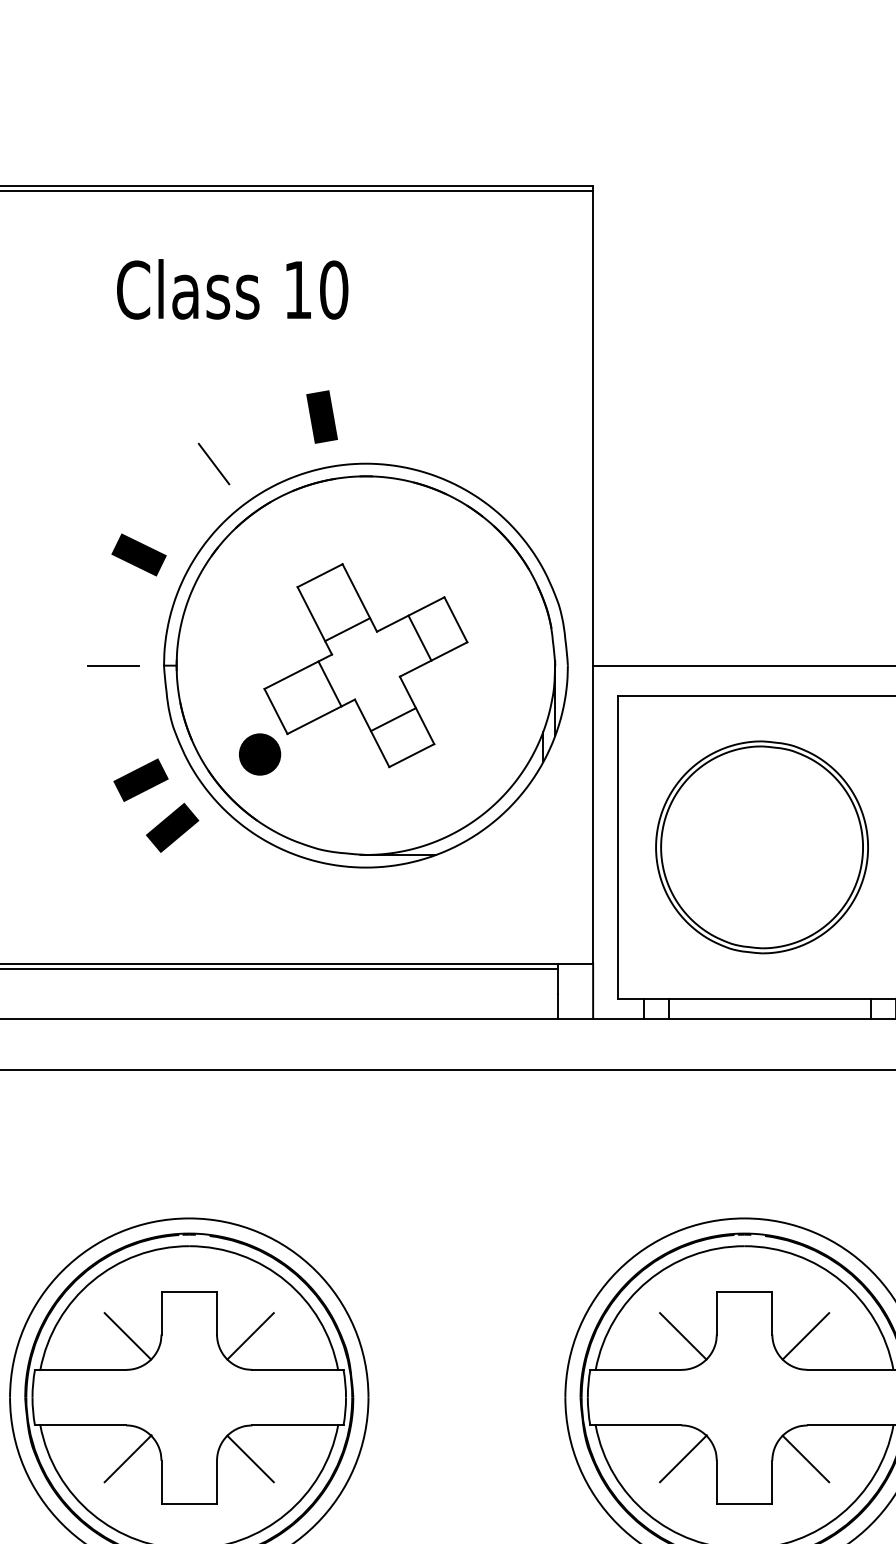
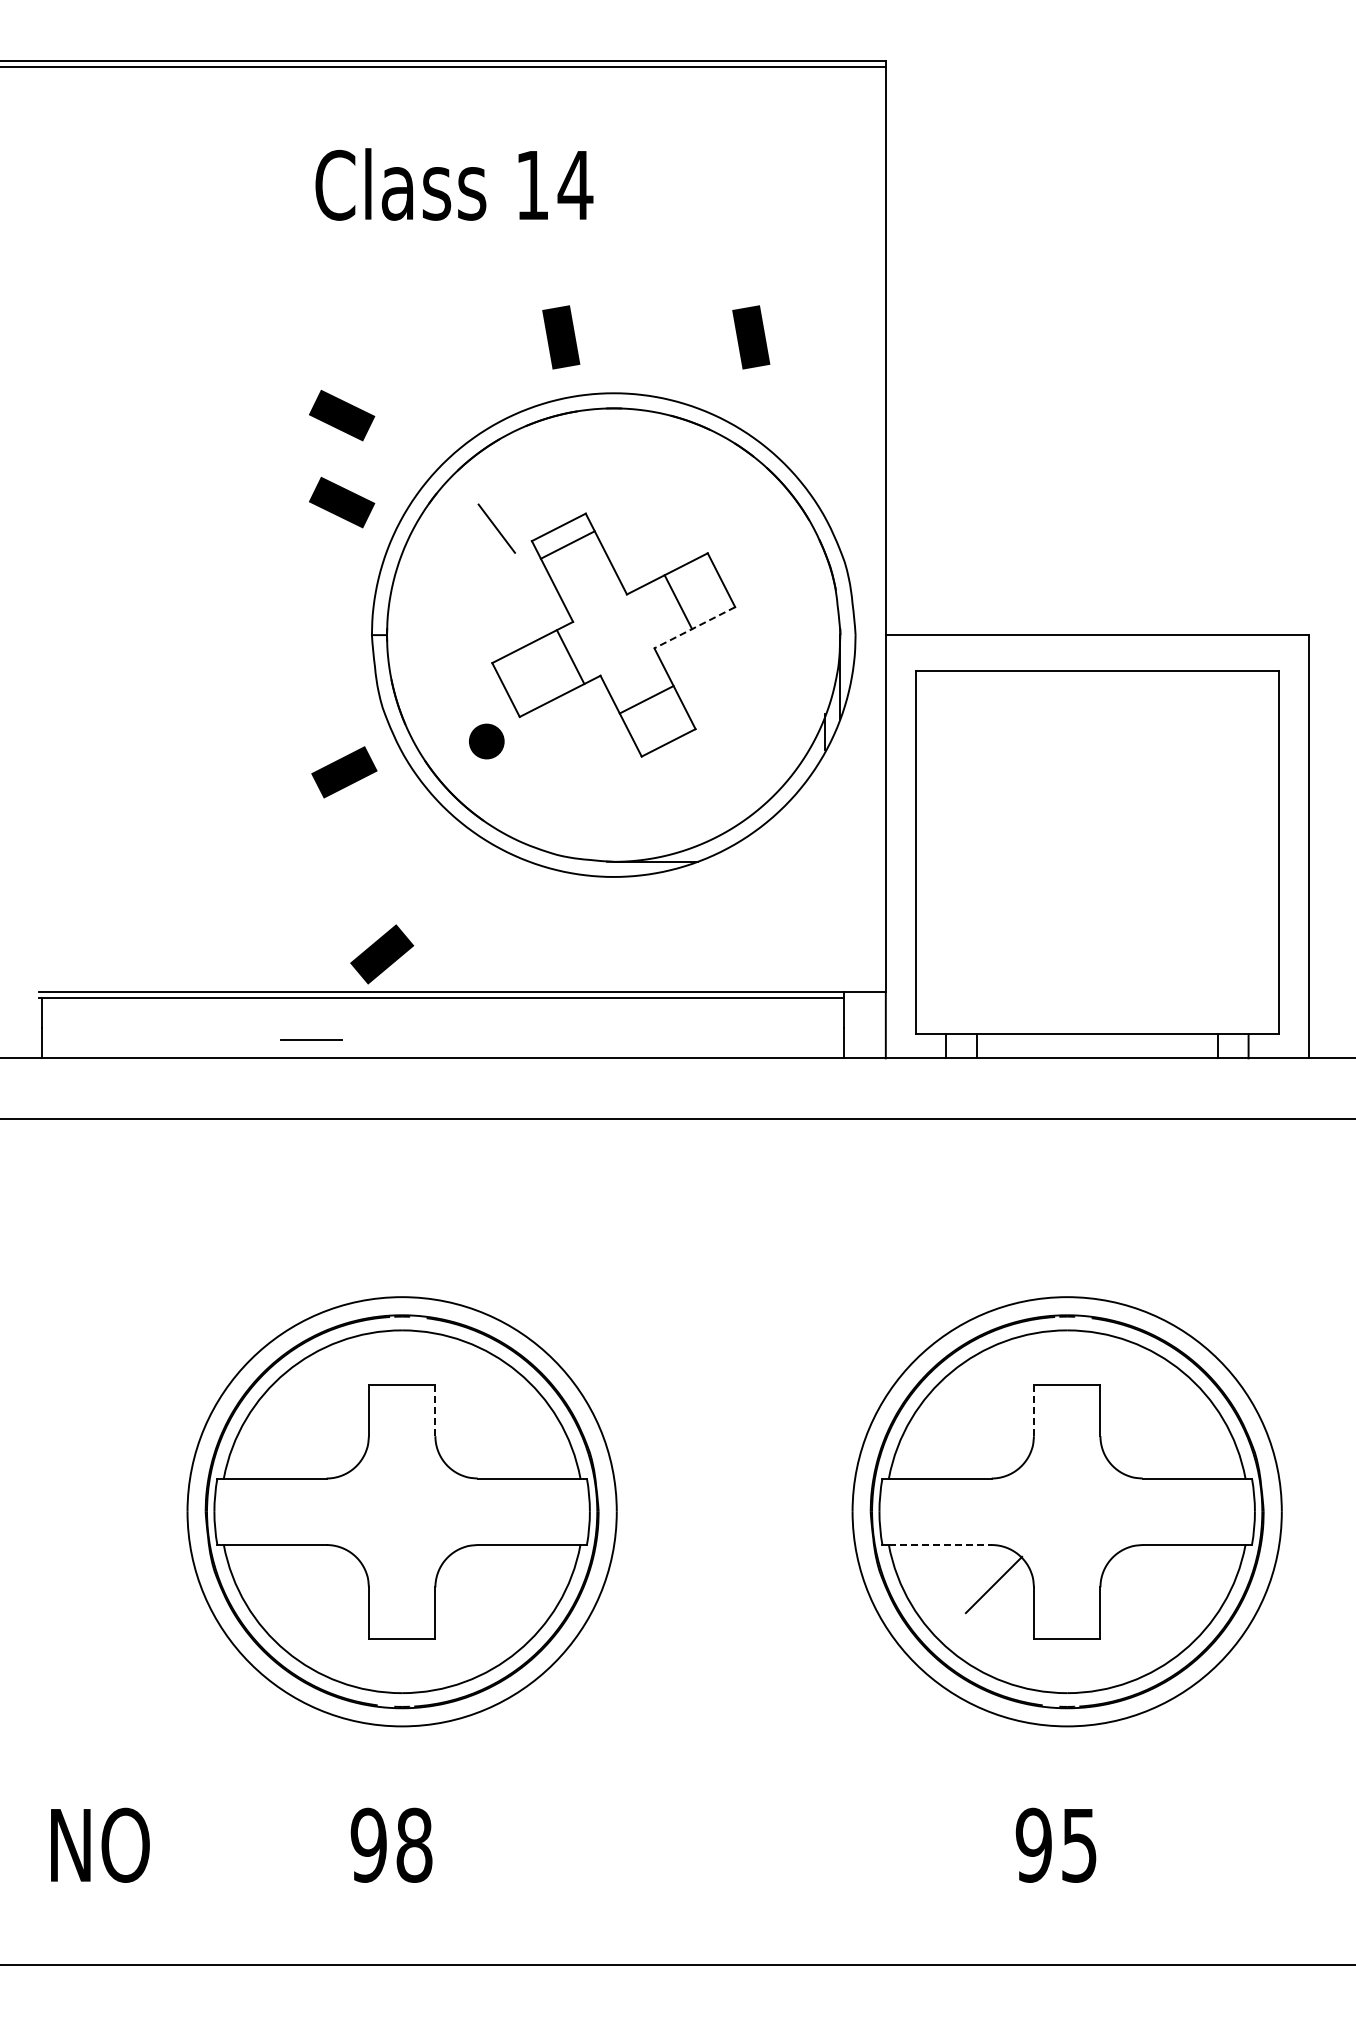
text: (334, 289) -> (575, 184), 10 -> 14
line: (480, 417) -> (751, 337), added
line: (213, 463) -> (496, 528), moved
line: (139, 482) -> (342, 415), added
line: (347, 629) -> (567, 544), moved
line: (433, 659) -> (694, 627), solid -> dashed
line: (113, 665) -> (311, 1039), moved
part: (259, 754) -> (486, 741), size x0.7
line: (172, 827) -> (382, 954), moved
part: (761, 847) -> (1087, 852), removed
line: (217, 1313) -> (435, 1410), solid -> dashed
line: (716, 1313) -> (1033, 1410), solid -> dashed
line: (127, 1336) -> (328, 1438), removed
line: (250, 1336) -> (475, 1438), removed
line: (683, 1336) -> (993, 1438), removed
line: (805, 1336) -> (1140, 1438), removed
line: (638, 1425) -> (940, 1545), solid -> dashed
line: (127, 1458) -> (328, 1584), removed
line: (250, 1459) -> (475, 1585), removed
line: (805, 1459) -> (1140, 1585), removed

